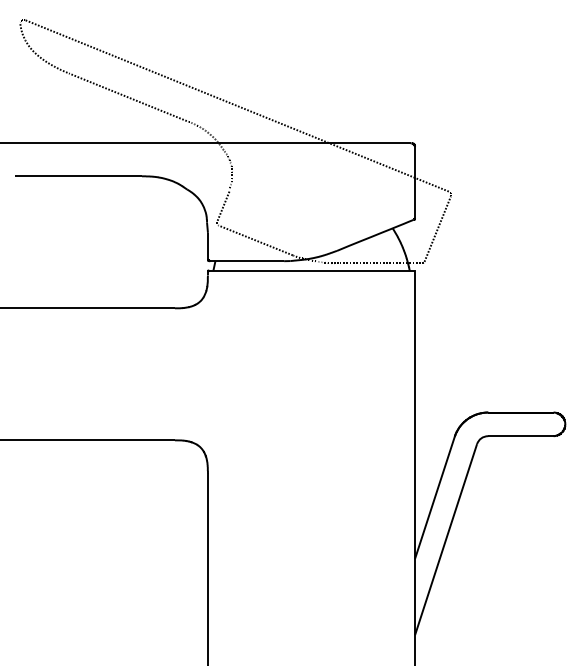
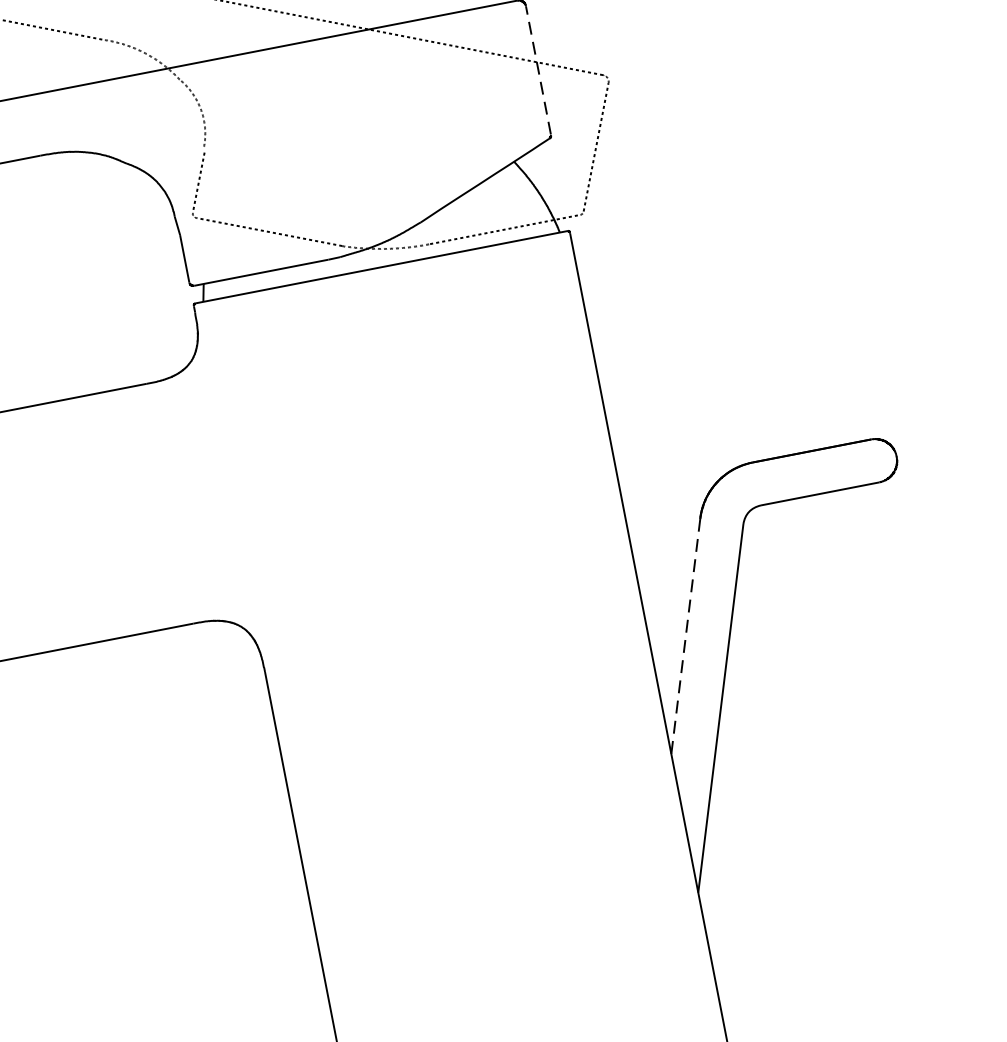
line: (415, 181) -> (538, 68), solid -> dashed
line: (434, 498) -> (685, 637), solid -> dashed

